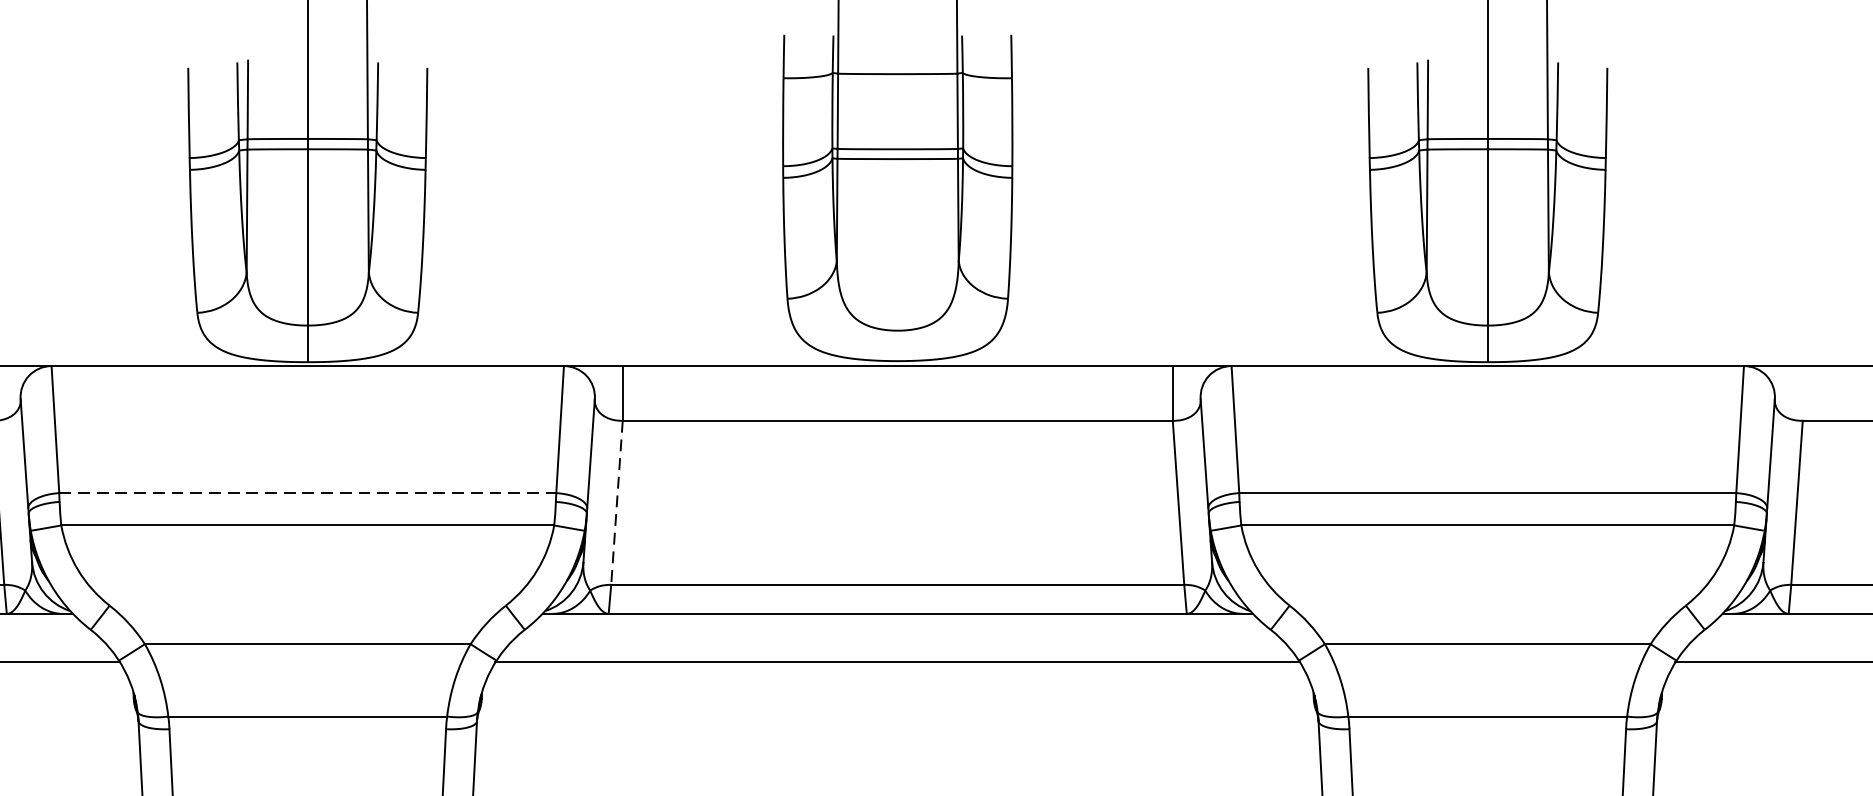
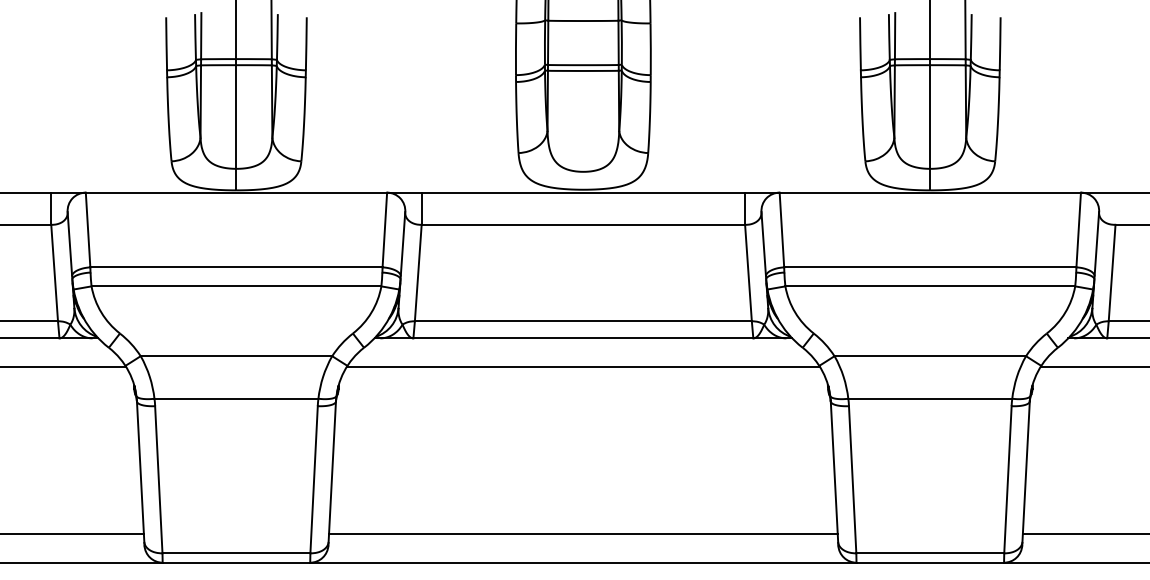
line: (307, 493) -> (236, 267), dashed -> solid
line: (617, 503) -> (418, 273), dashed -> solid

